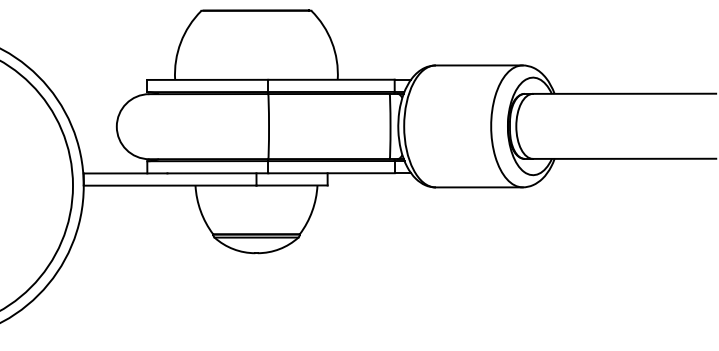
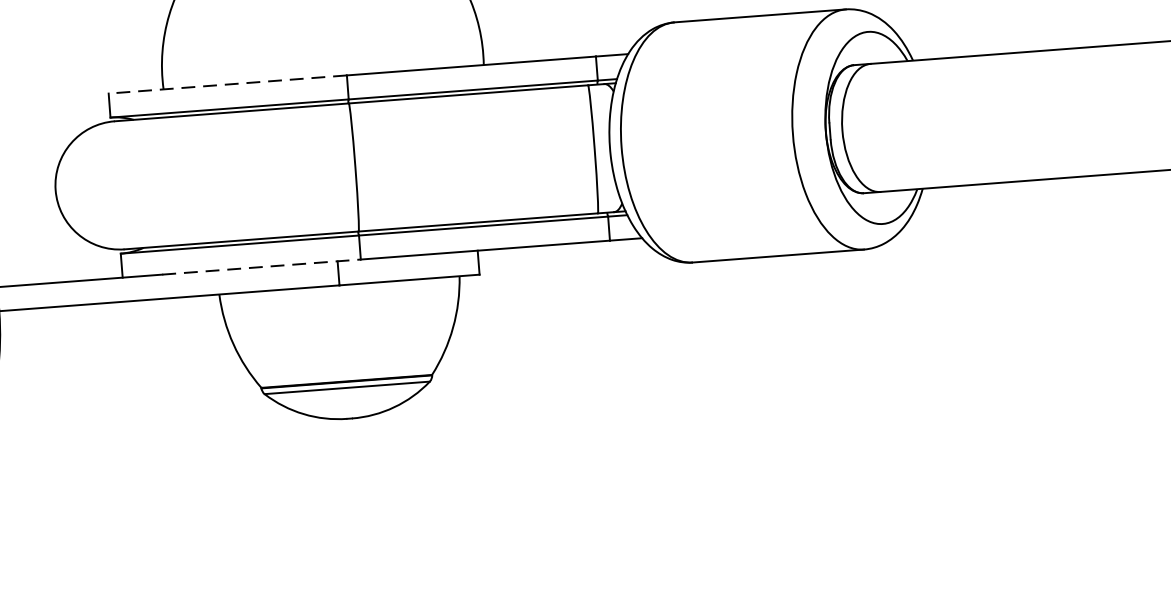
line: (207, 79) -> (227, 83), solid -> dashed
line: (218, 173) -> (262, 267), solid -> dashed

